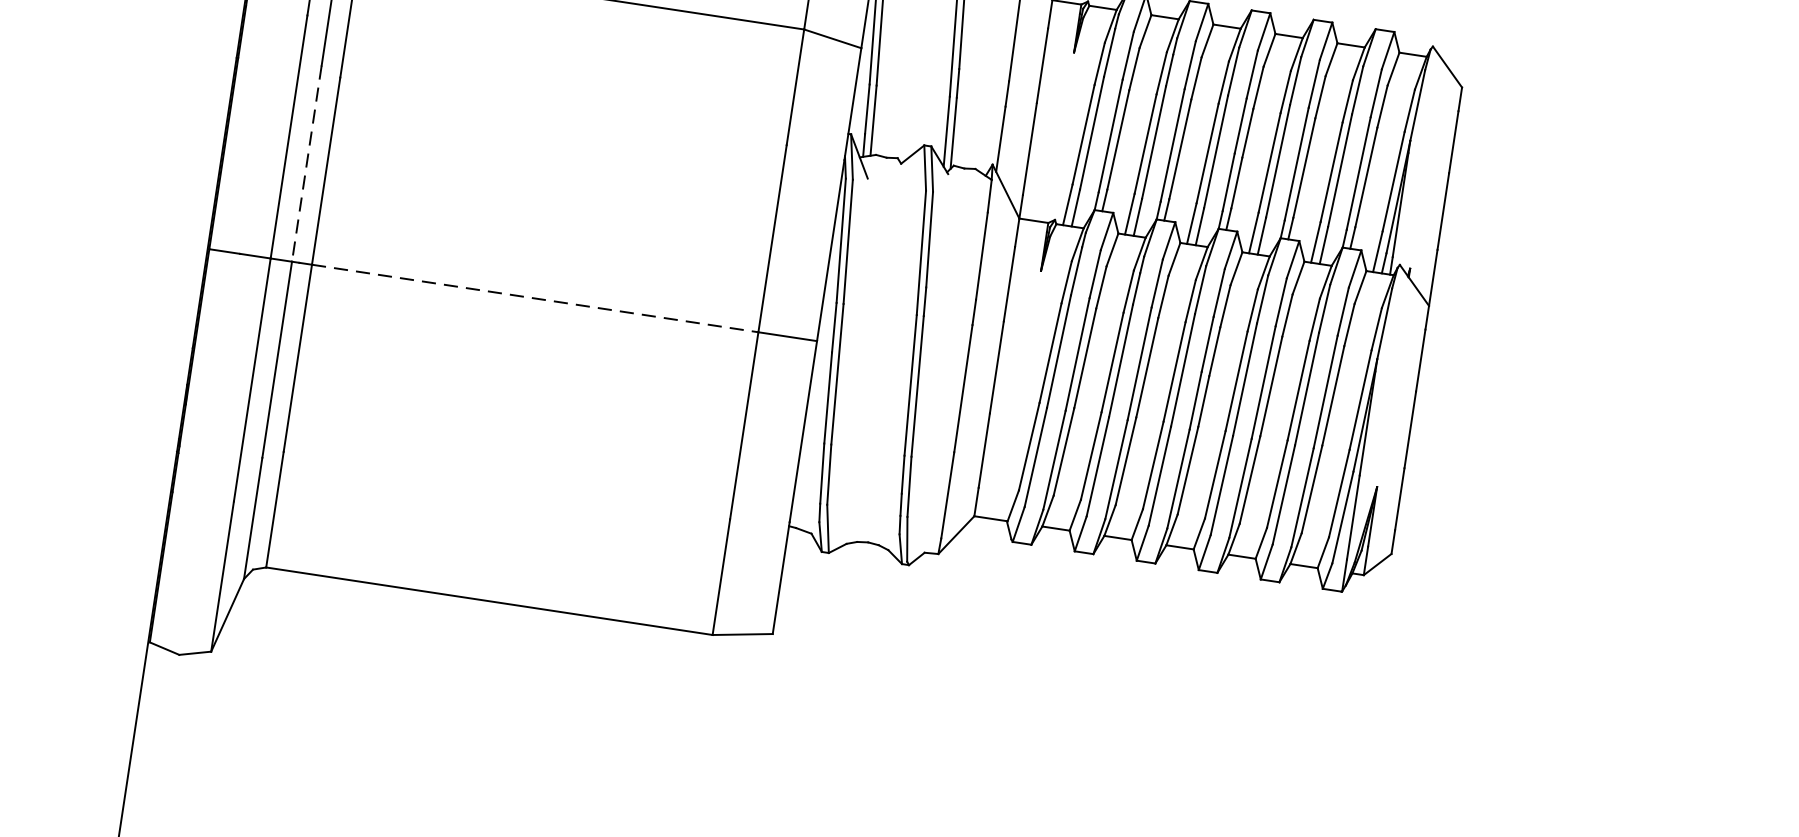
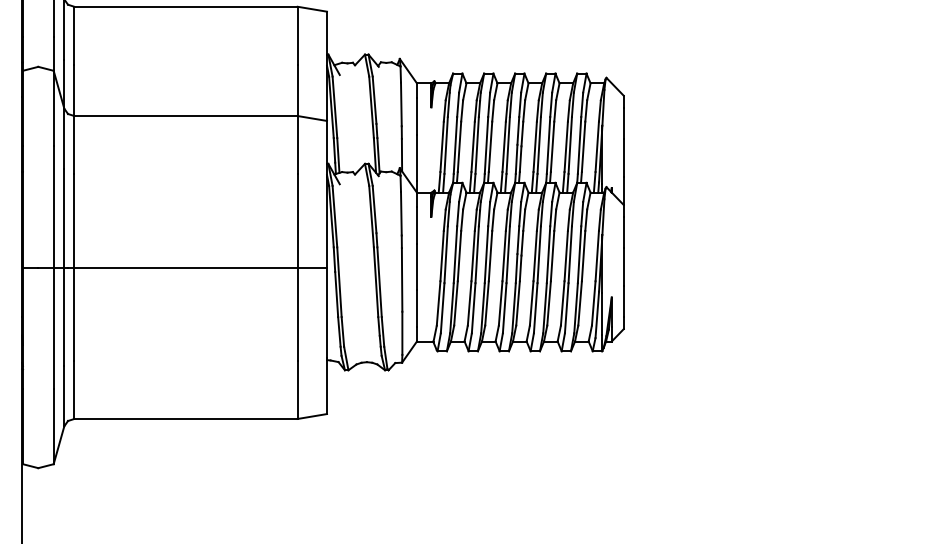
line: (307, 163) -> (64, 218), dashed -> solid
line: (536, 298) -> (186, 267), dashed -> solid

